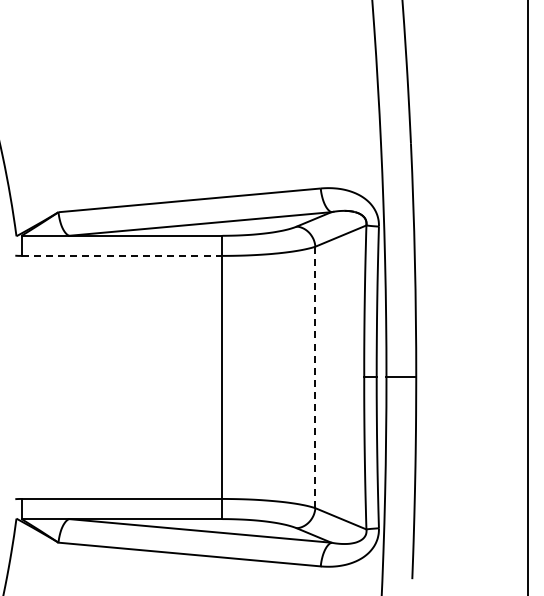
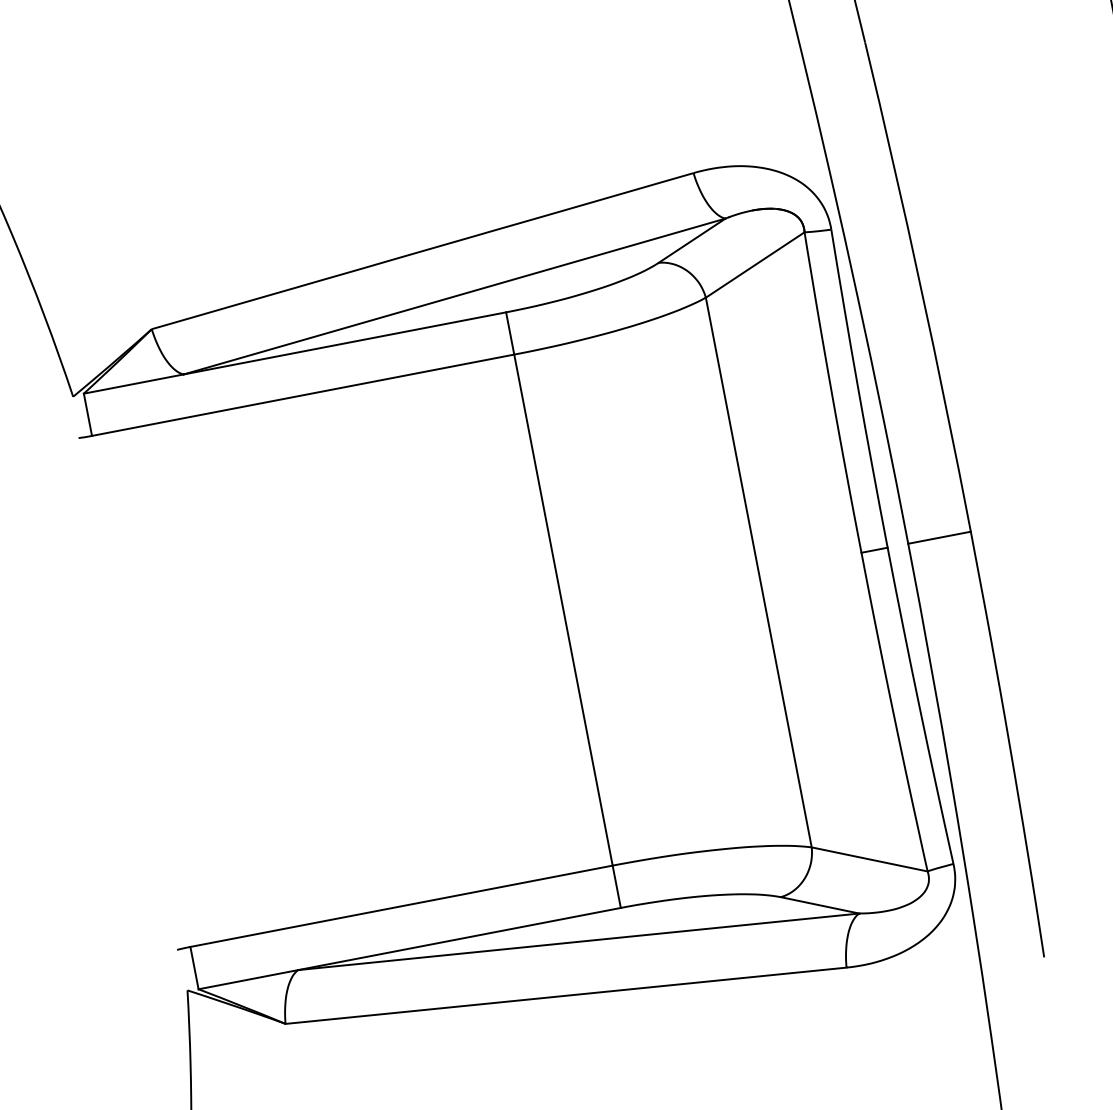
line: (122, 255) -> (303, 394), dashed -> solid
line: (315, 377) -> (759, 572), dashed -> solid

